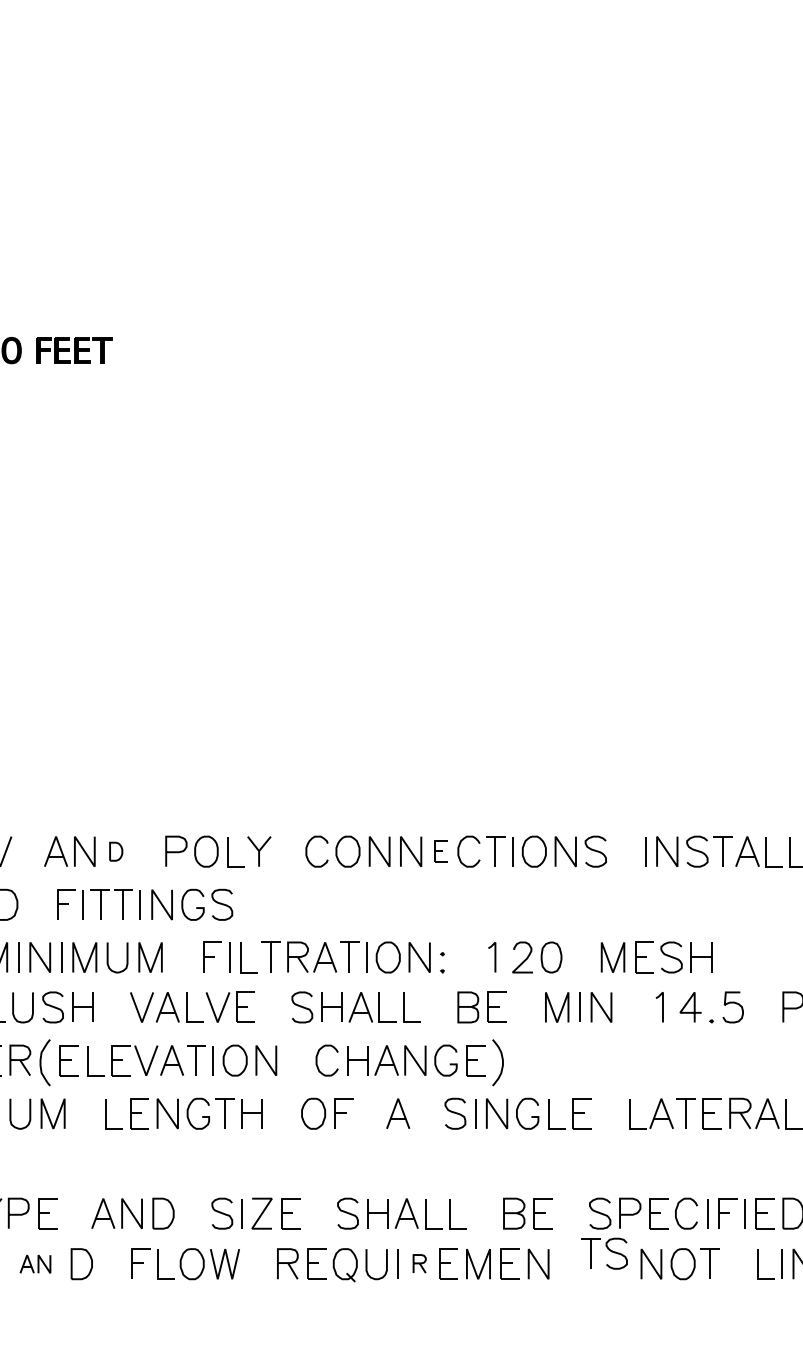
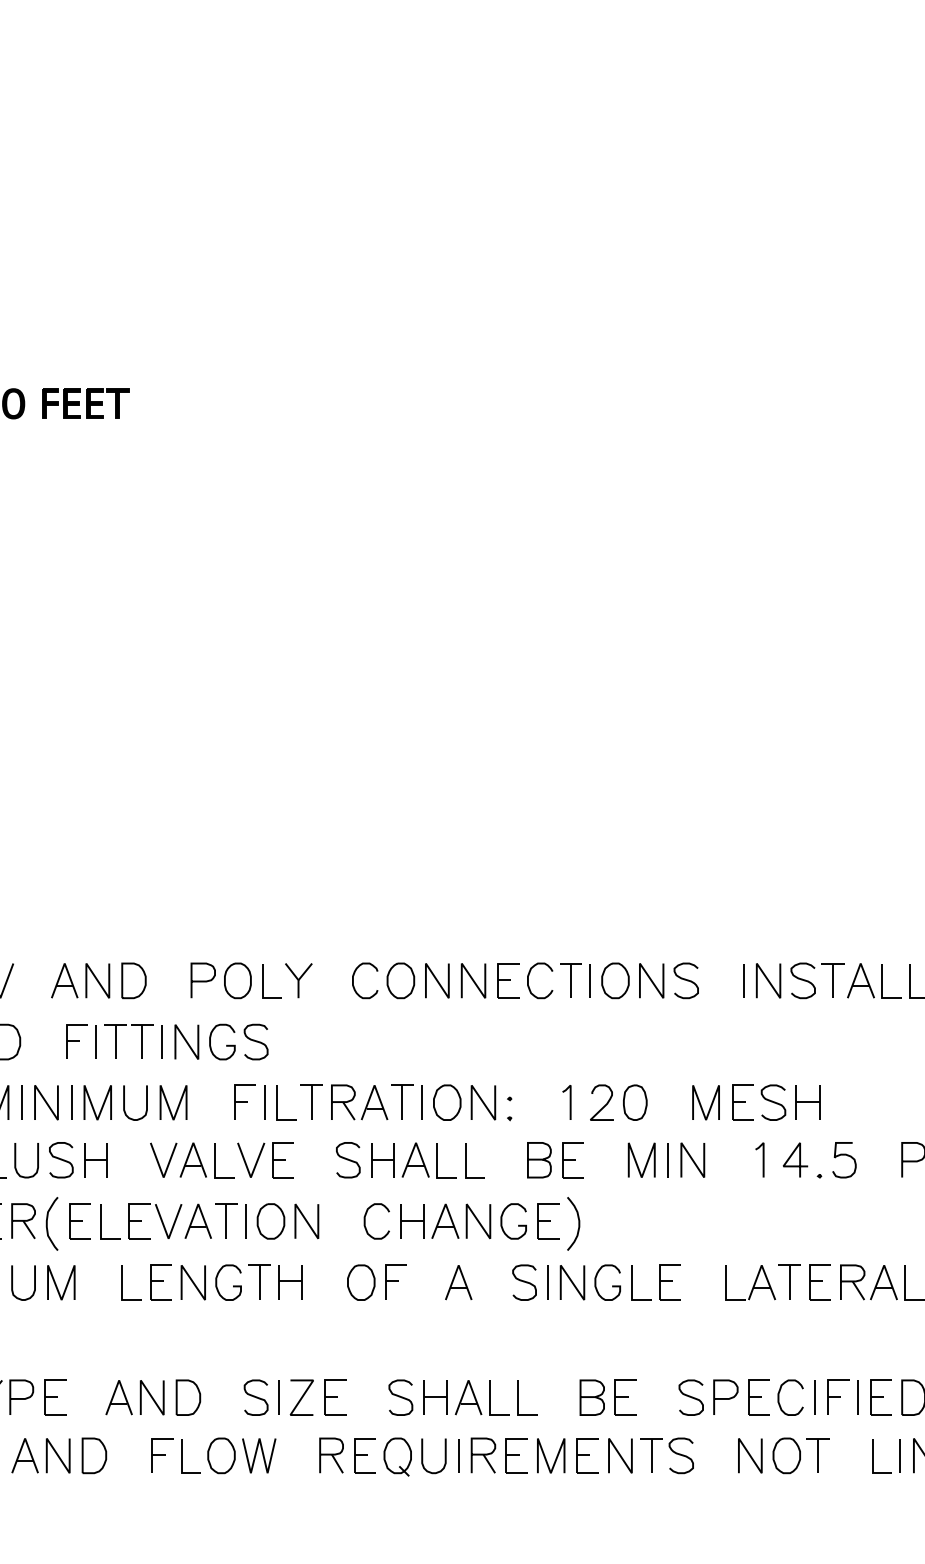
part: (115, 851) -> (133, 980), size x1.67
part: (441, 851) -> (508, 980), size x1.43
part: (607, 1249) -> (670, 1450), moved
part: (35, 1263) -> (40, 1455), size x1.67
part: (419, 1263) -> (483, 1455), size x1.67

